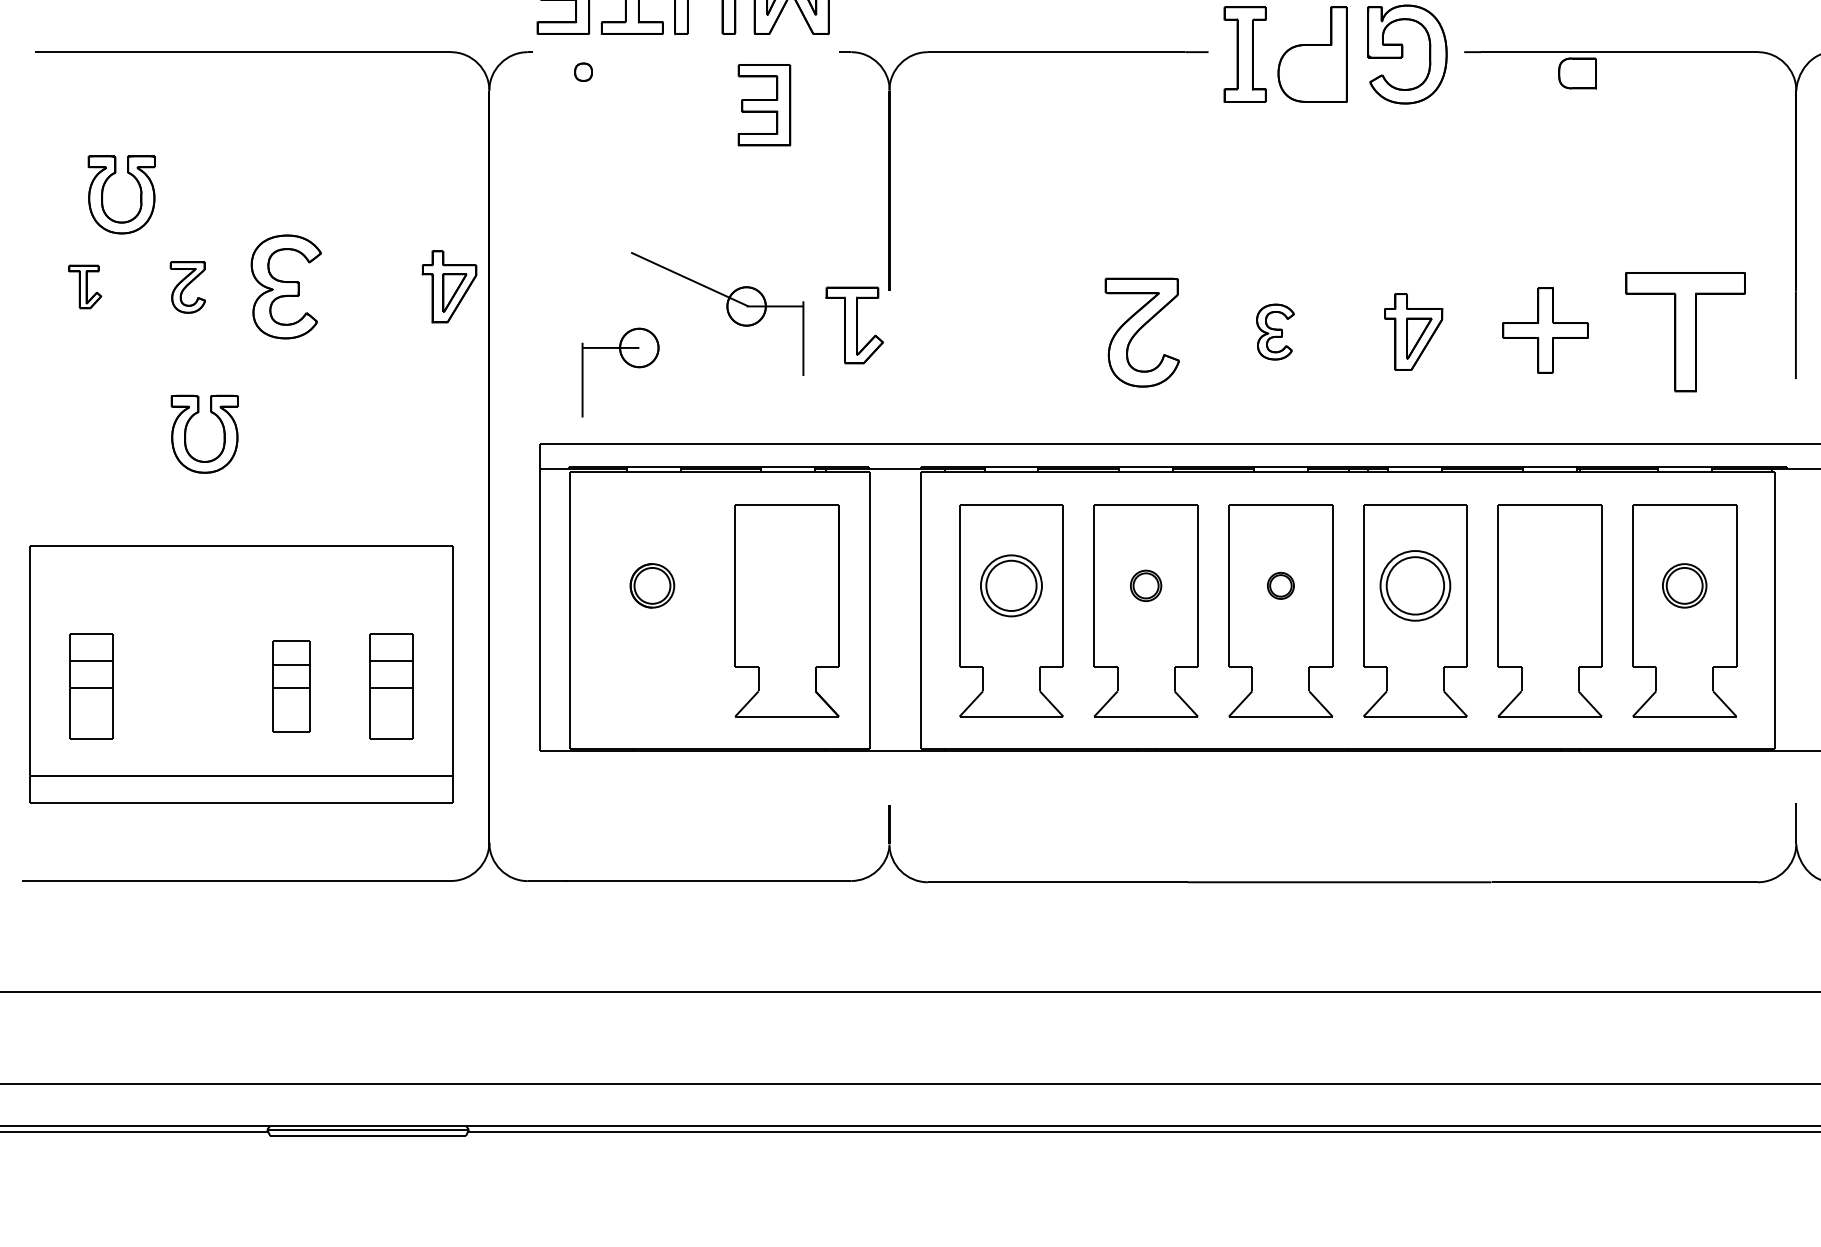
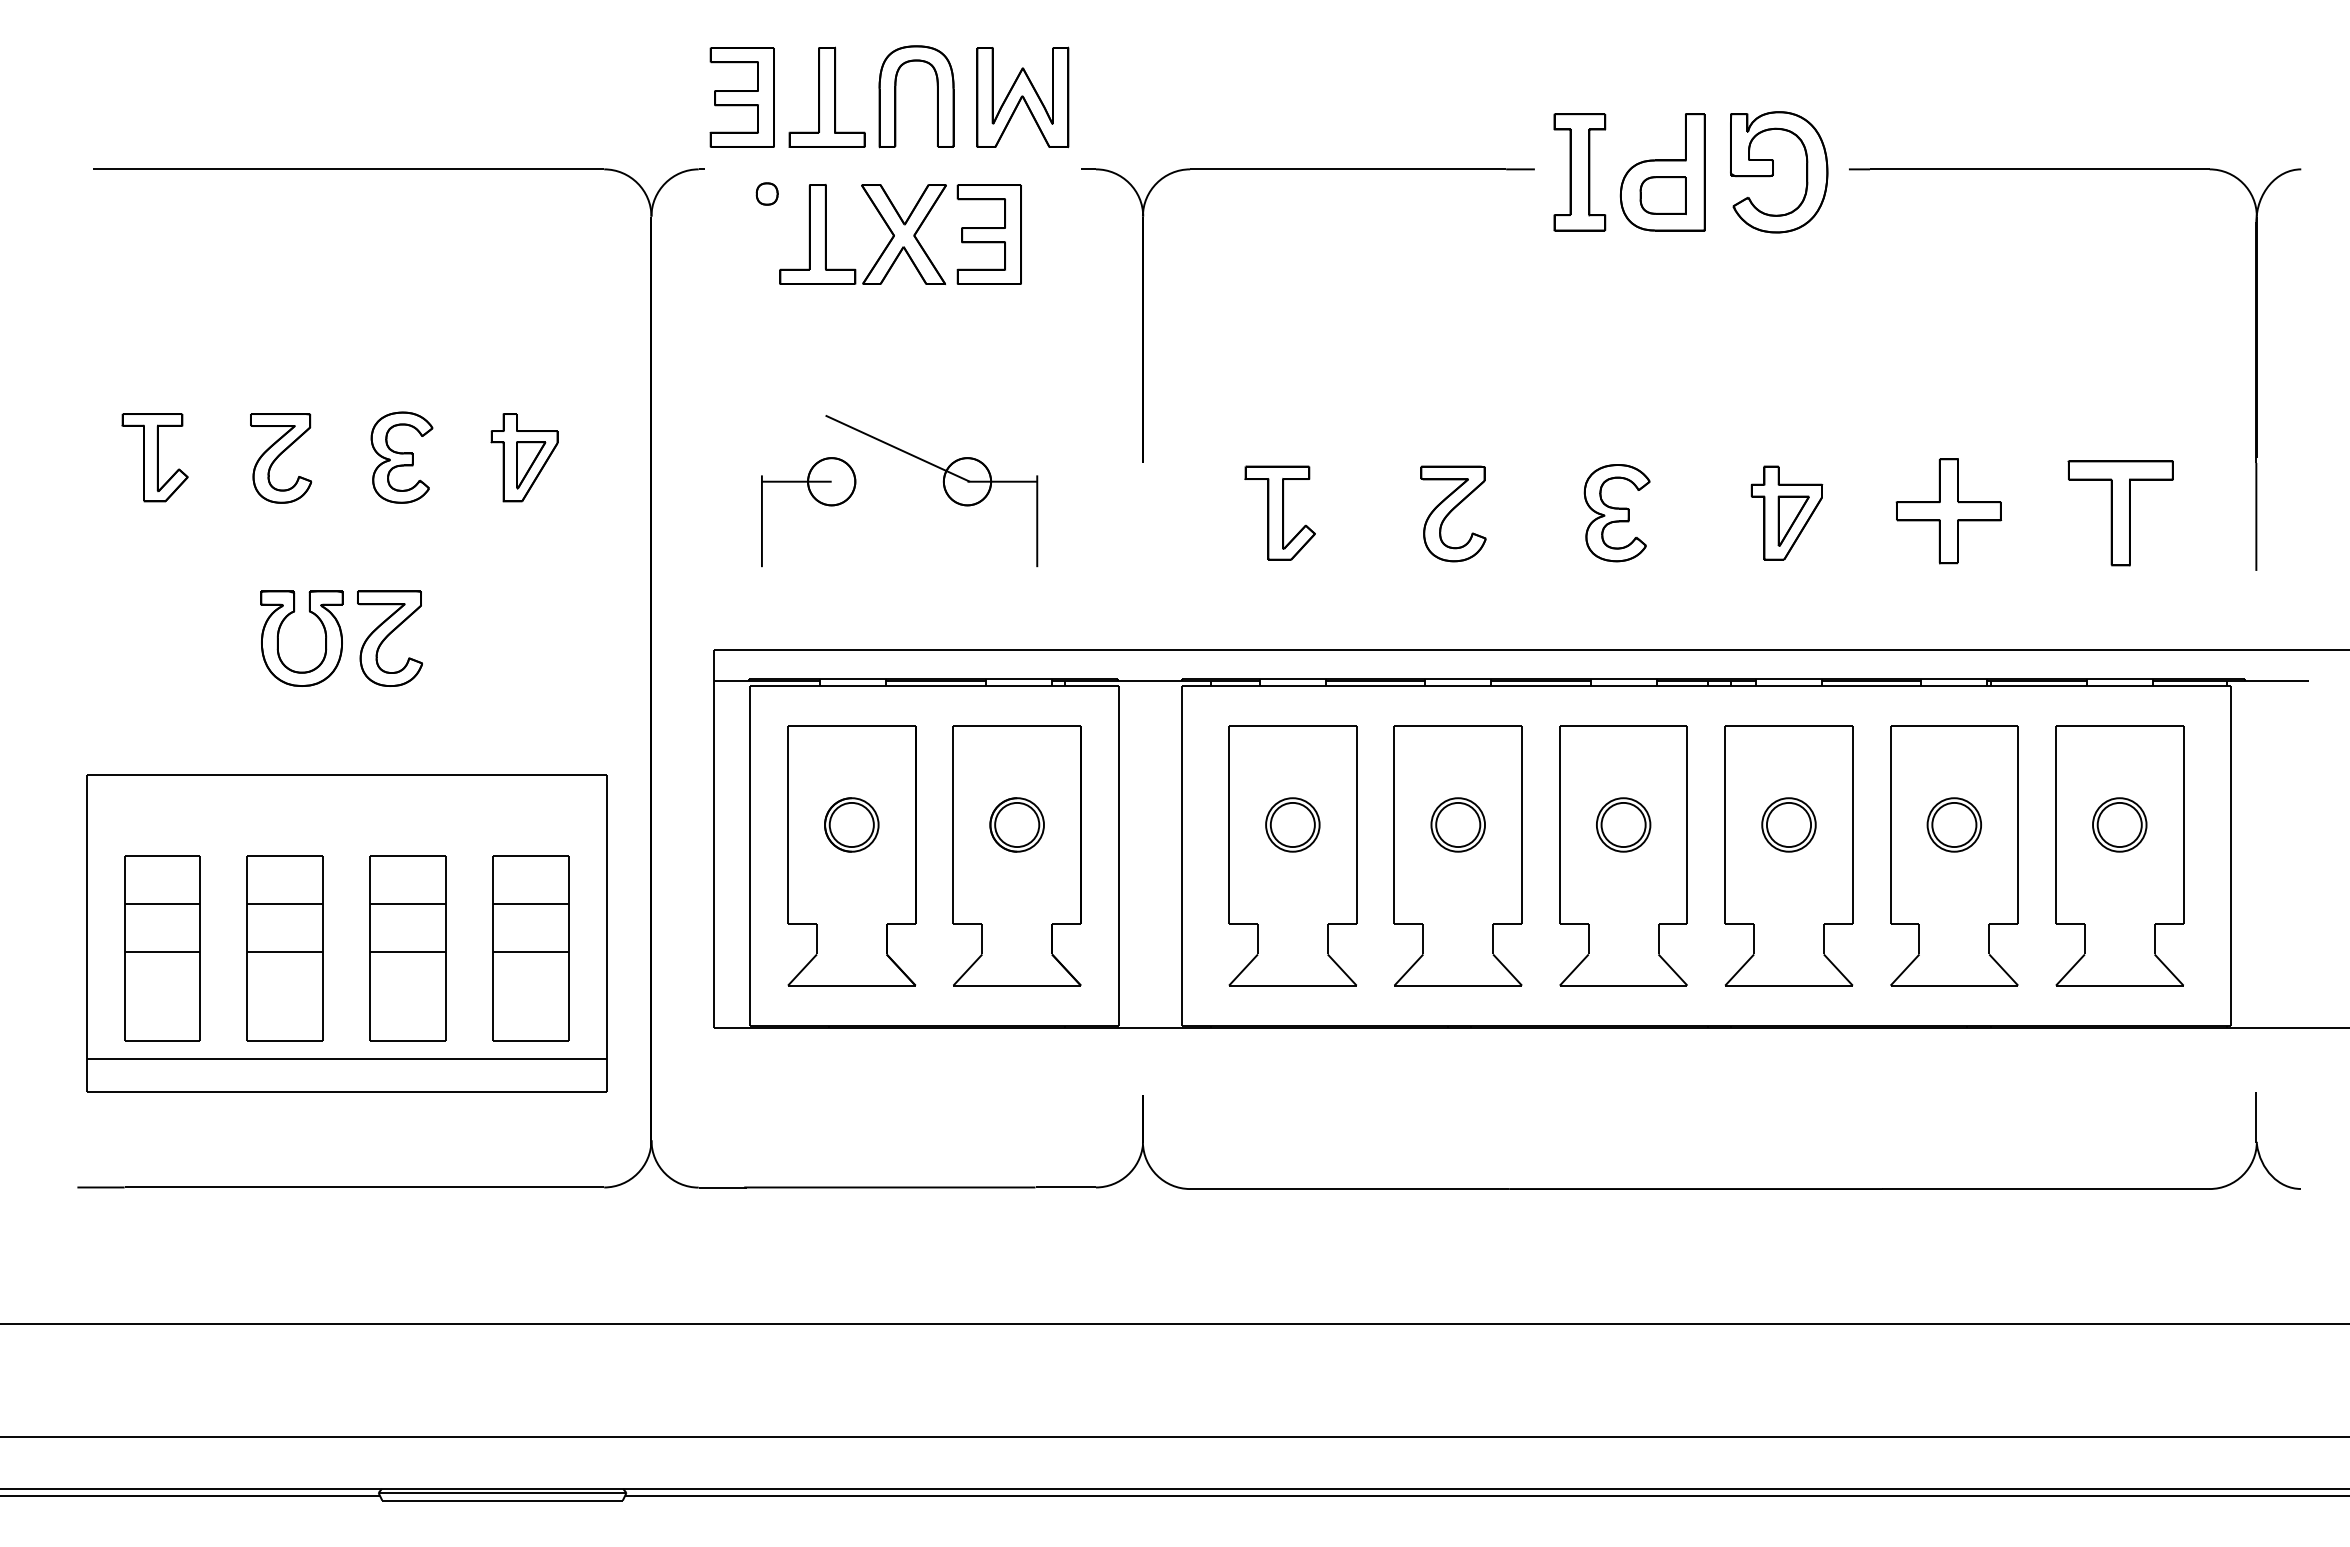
part: (1577, 73) -> (1662, 195), moved
part: (678, 94) -> (883, 221), added
part: (103, 190) -> (177, 339), removed
part: (84, 286) -> (154, 457), size x1.67
part: (285, 286) -> (401, 457), size x0.71
part: (449, 286) -> (524, 457), moved
part: (188, 287) -> (281, 458), size x1.43
part: (854, 324) -> (1279, 512), moved
part: (1142, 332) -> (1453, 513), size x0.71
part: (1274, 332) -> (1616, 513), size x1.43
part: (1685, 332) -> (2120, 513), size x0.71
part: (626, 364) -> (816, 501), moved
part: (276, 434) -> (389, 638), added
part: (786, 585) -> (1016, 824), added
part: (1011, 585) -> (1292, 824), size x0.71
part: (1145, 585) -> (1457, 824), size x1.43
part: (1280, 585) -> (1623, 824), size x1.67
part: (1415, 585) -> (1788, 824), size x0.62
part: (1549, 585) -> (1953, 824), added
part: (652, 610) -> (851, 855), added
part: (91, 686) -> (162, 948), size x1.43
part: (190, 686) -> (284, 948), added
part: (290, 686) -> (407, 948), size x1.67
part: (390, 686) -> (530, 948), size x1.43

